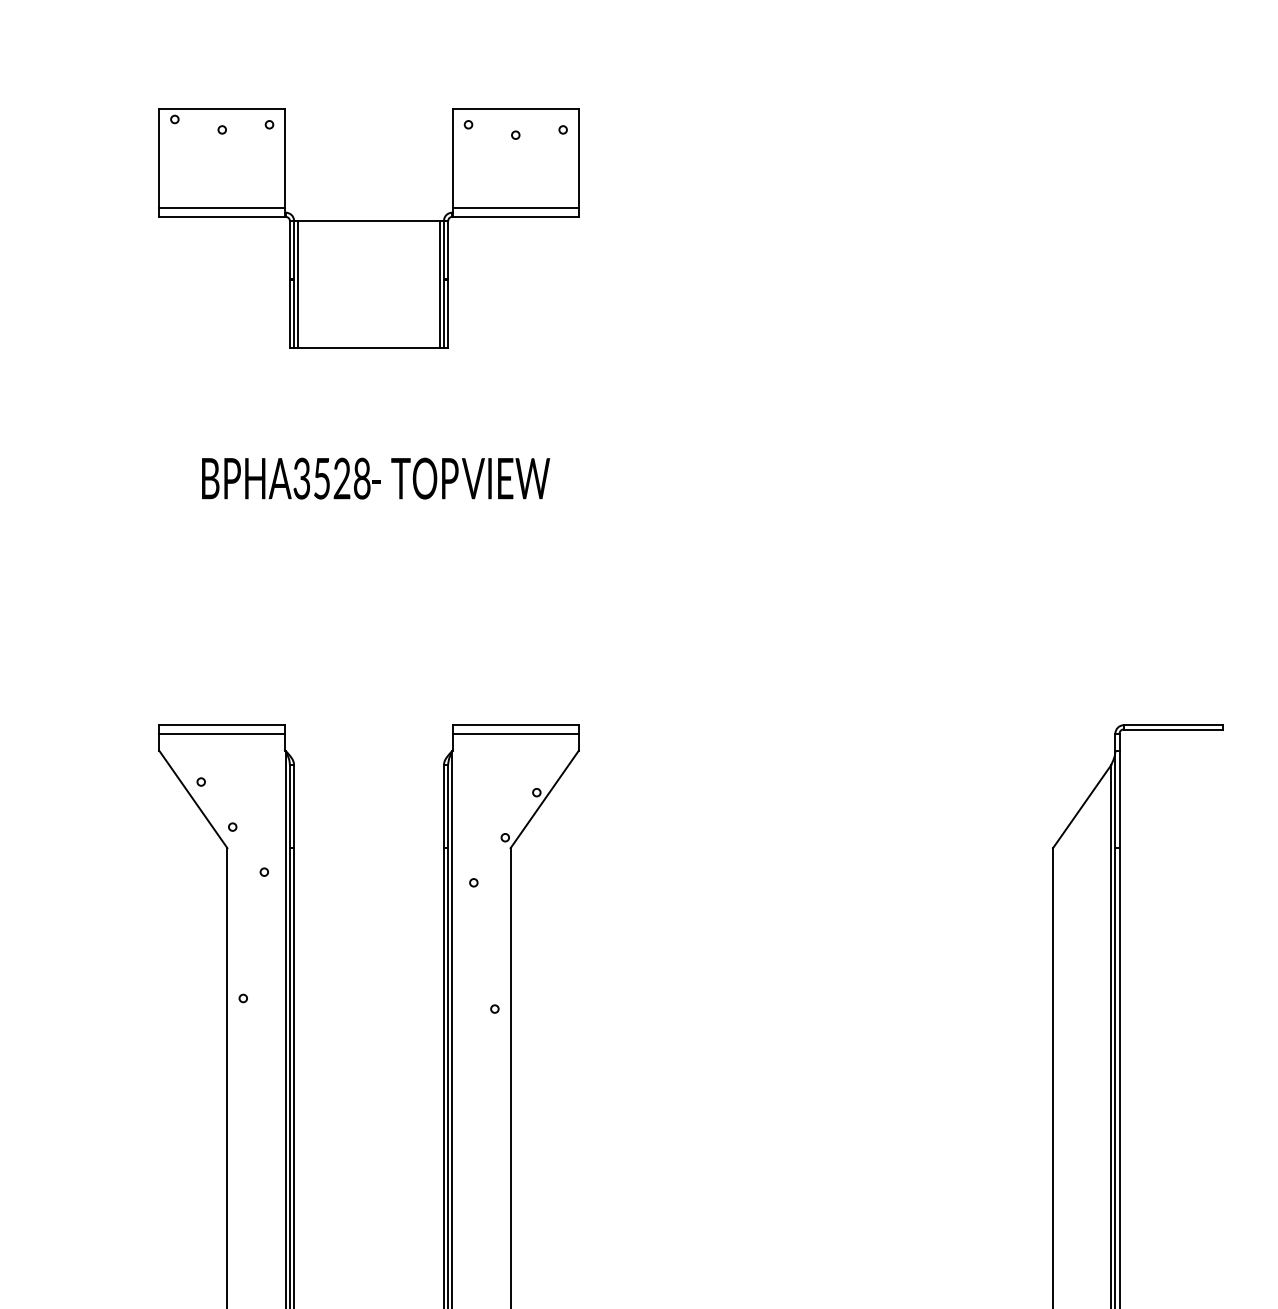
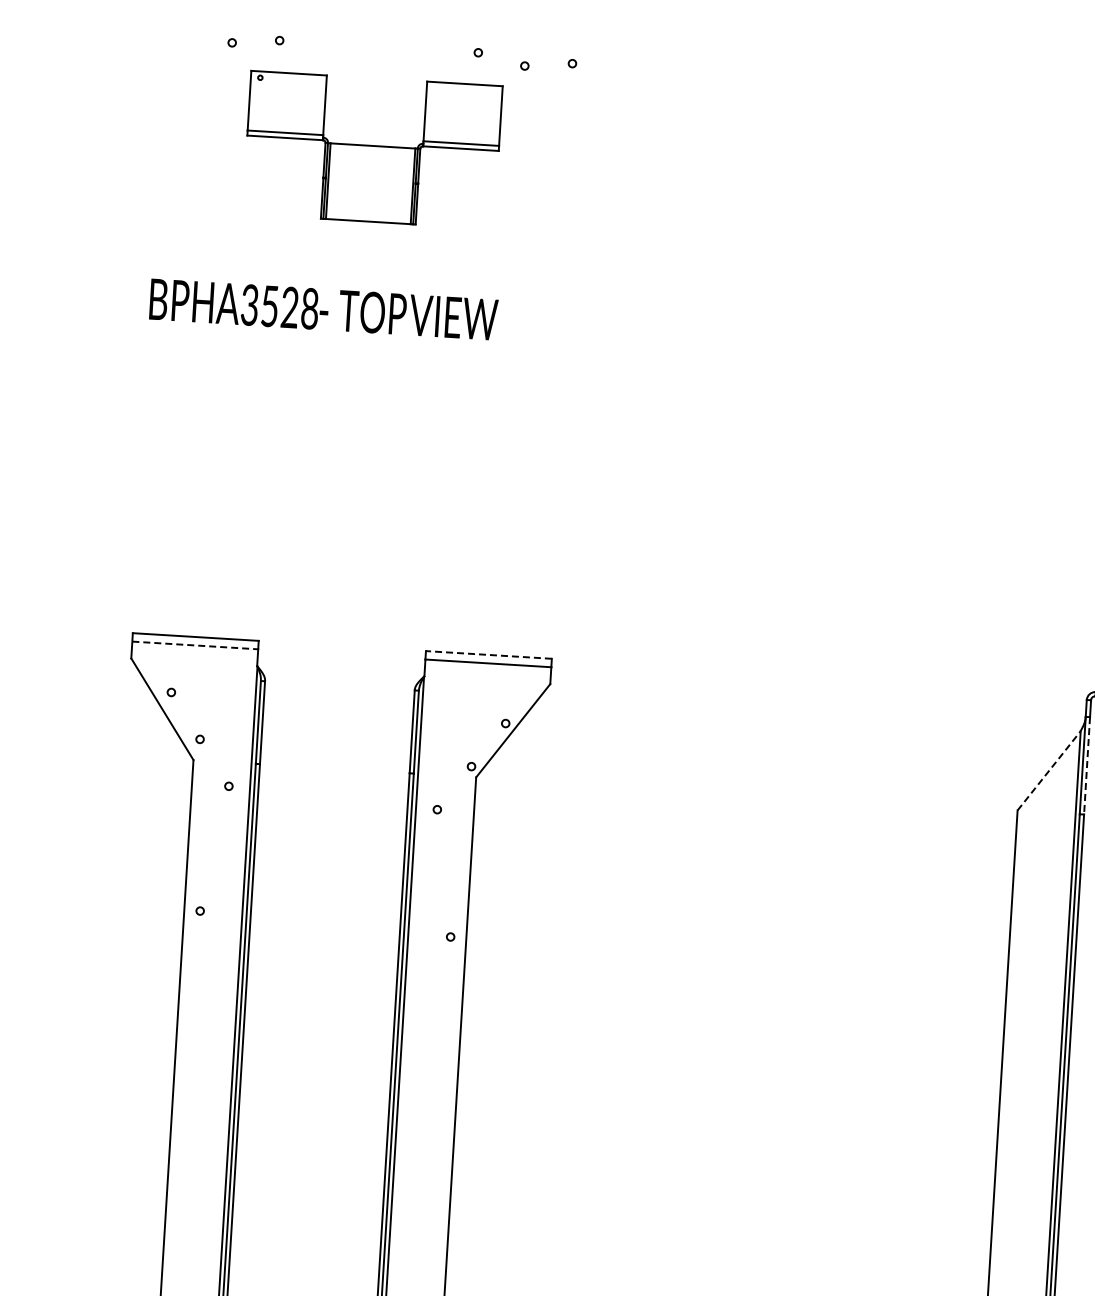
part: (368, 228) -> (372, 150), size x0.6
text: (375, 478) -> (323, 309), moved
line: (515, 725) -> (488, 655), solid -> dashed
line: (222, 733) -> (195, 645), solid -> dashed
line: (1119, 799) -> (1086, 765), solid -> dashed
line: (1082, 806) -> (1049, 770), solid -> dashed

